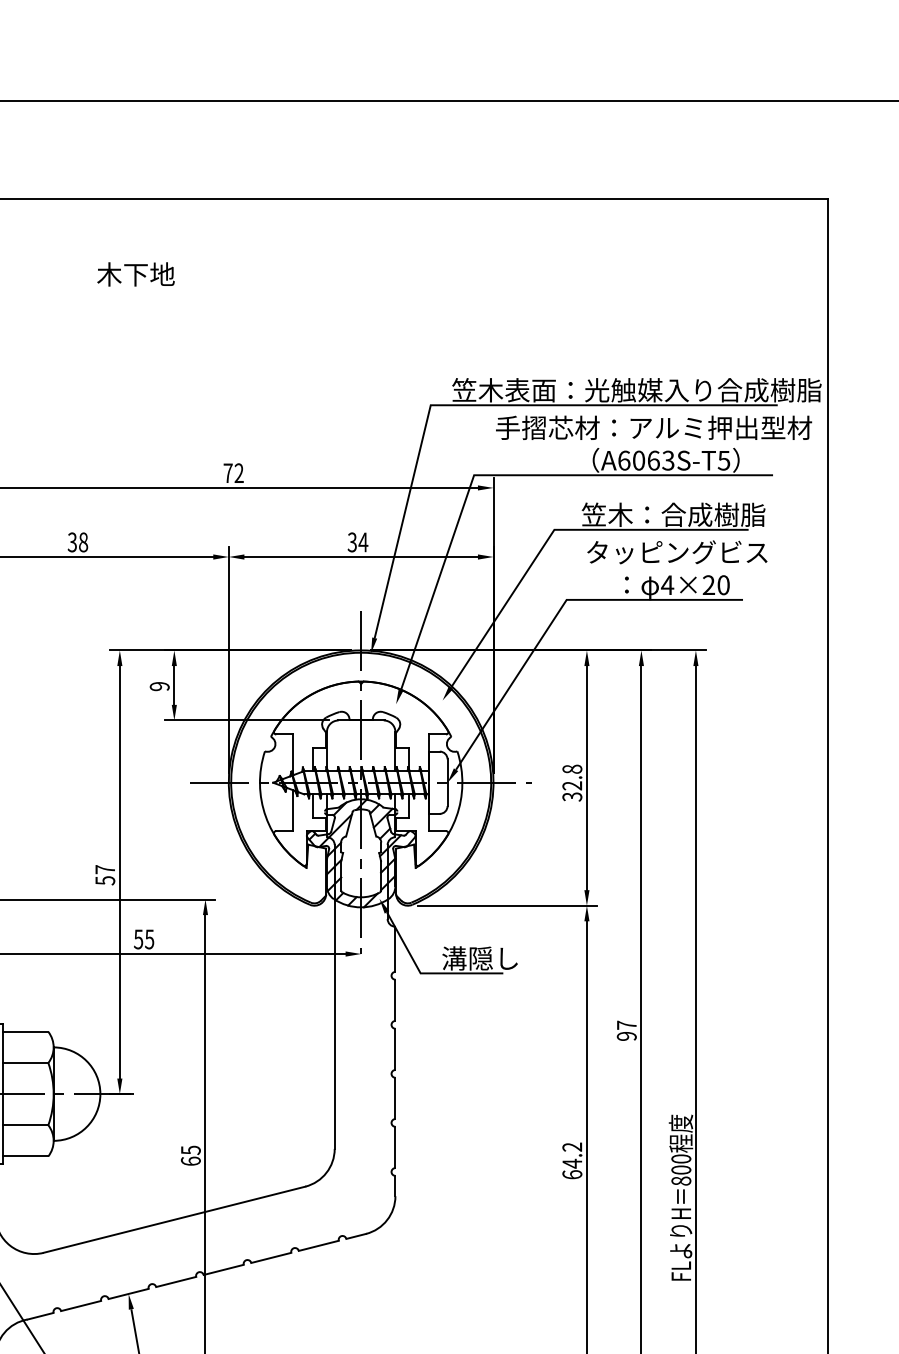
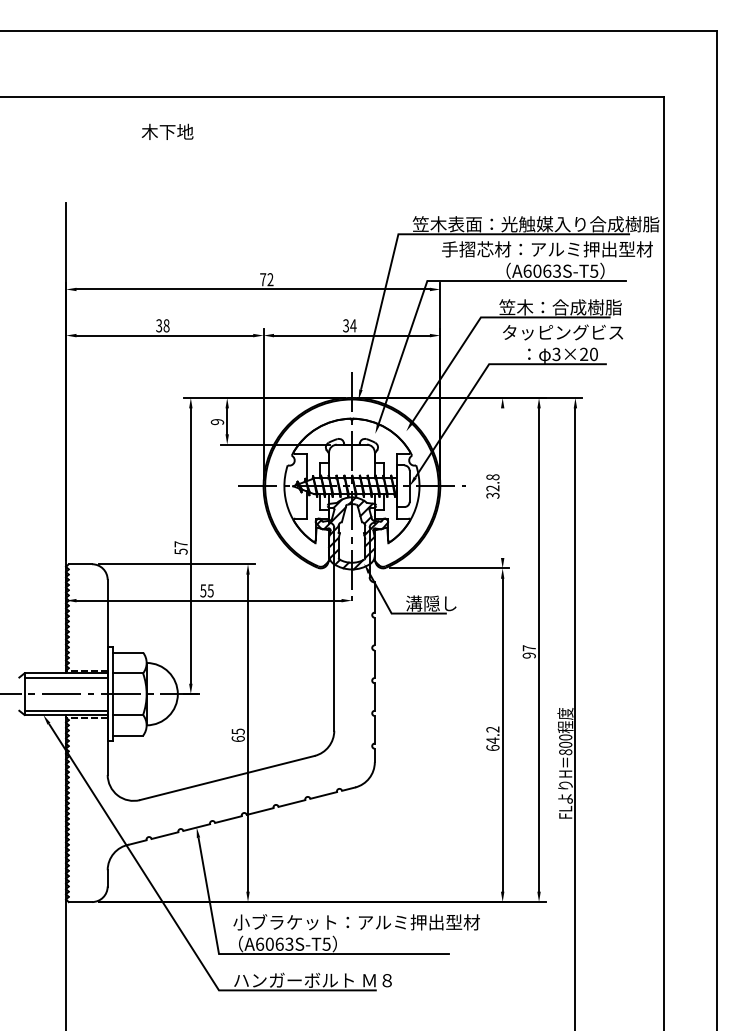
text: (135, 273) -> (167, 131), moved
text: (667, 585) -> (556, 354), 4×20 -> 3×20
line: (586, 778) -> (502, 483), removed

